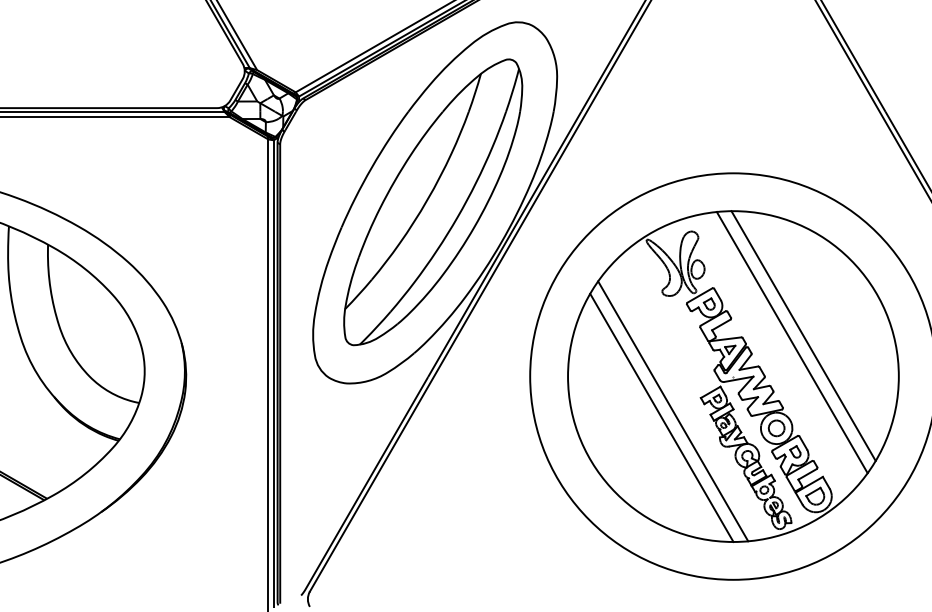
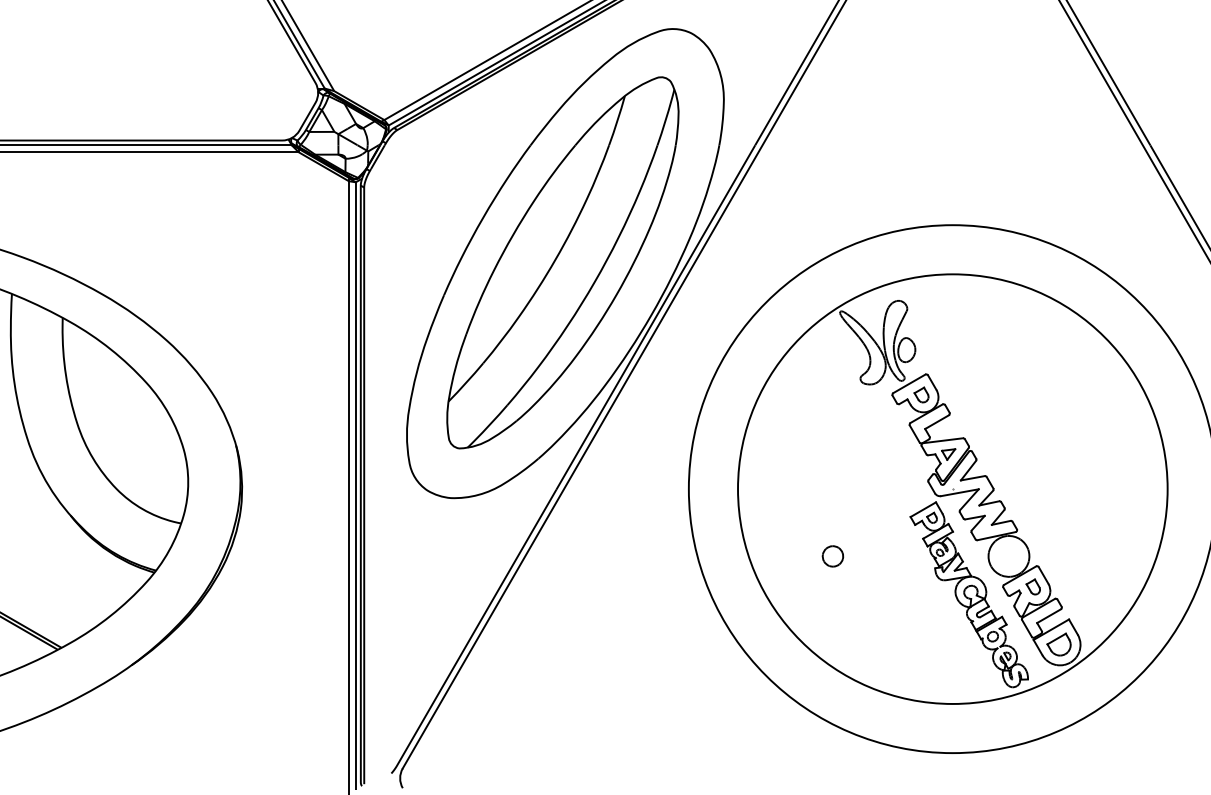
line: (803, 336) -> (1043, 436), removed
line: (792, 342) -> (1029, 444), removed
line: (673, 411) -> (874, 534), removed
line: (661, 417) -> (859, 542), removed
part: (776, 428) -> (832, 556), moved

